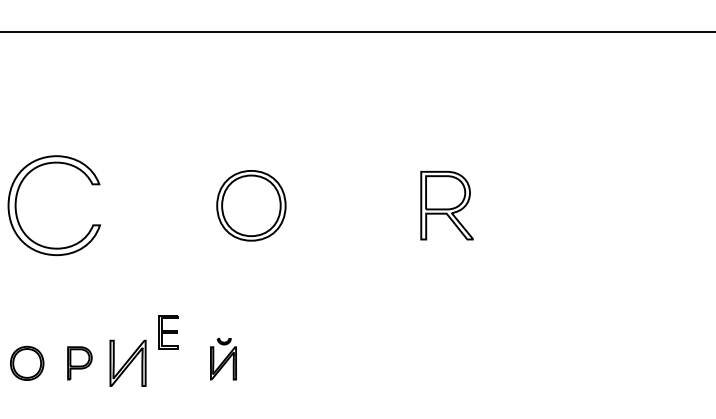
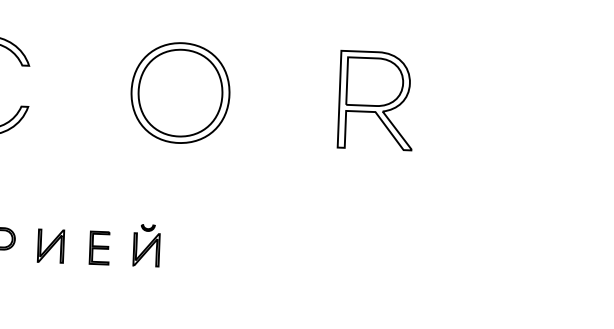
part: (251, 205) -> (180, 92), size x1.43
part: (446, 205) -> (375, 100), size x1.43
part: (168, 332) -> (99, 248), moved
part: (127, 363) -> (50, 246), size x0.71

